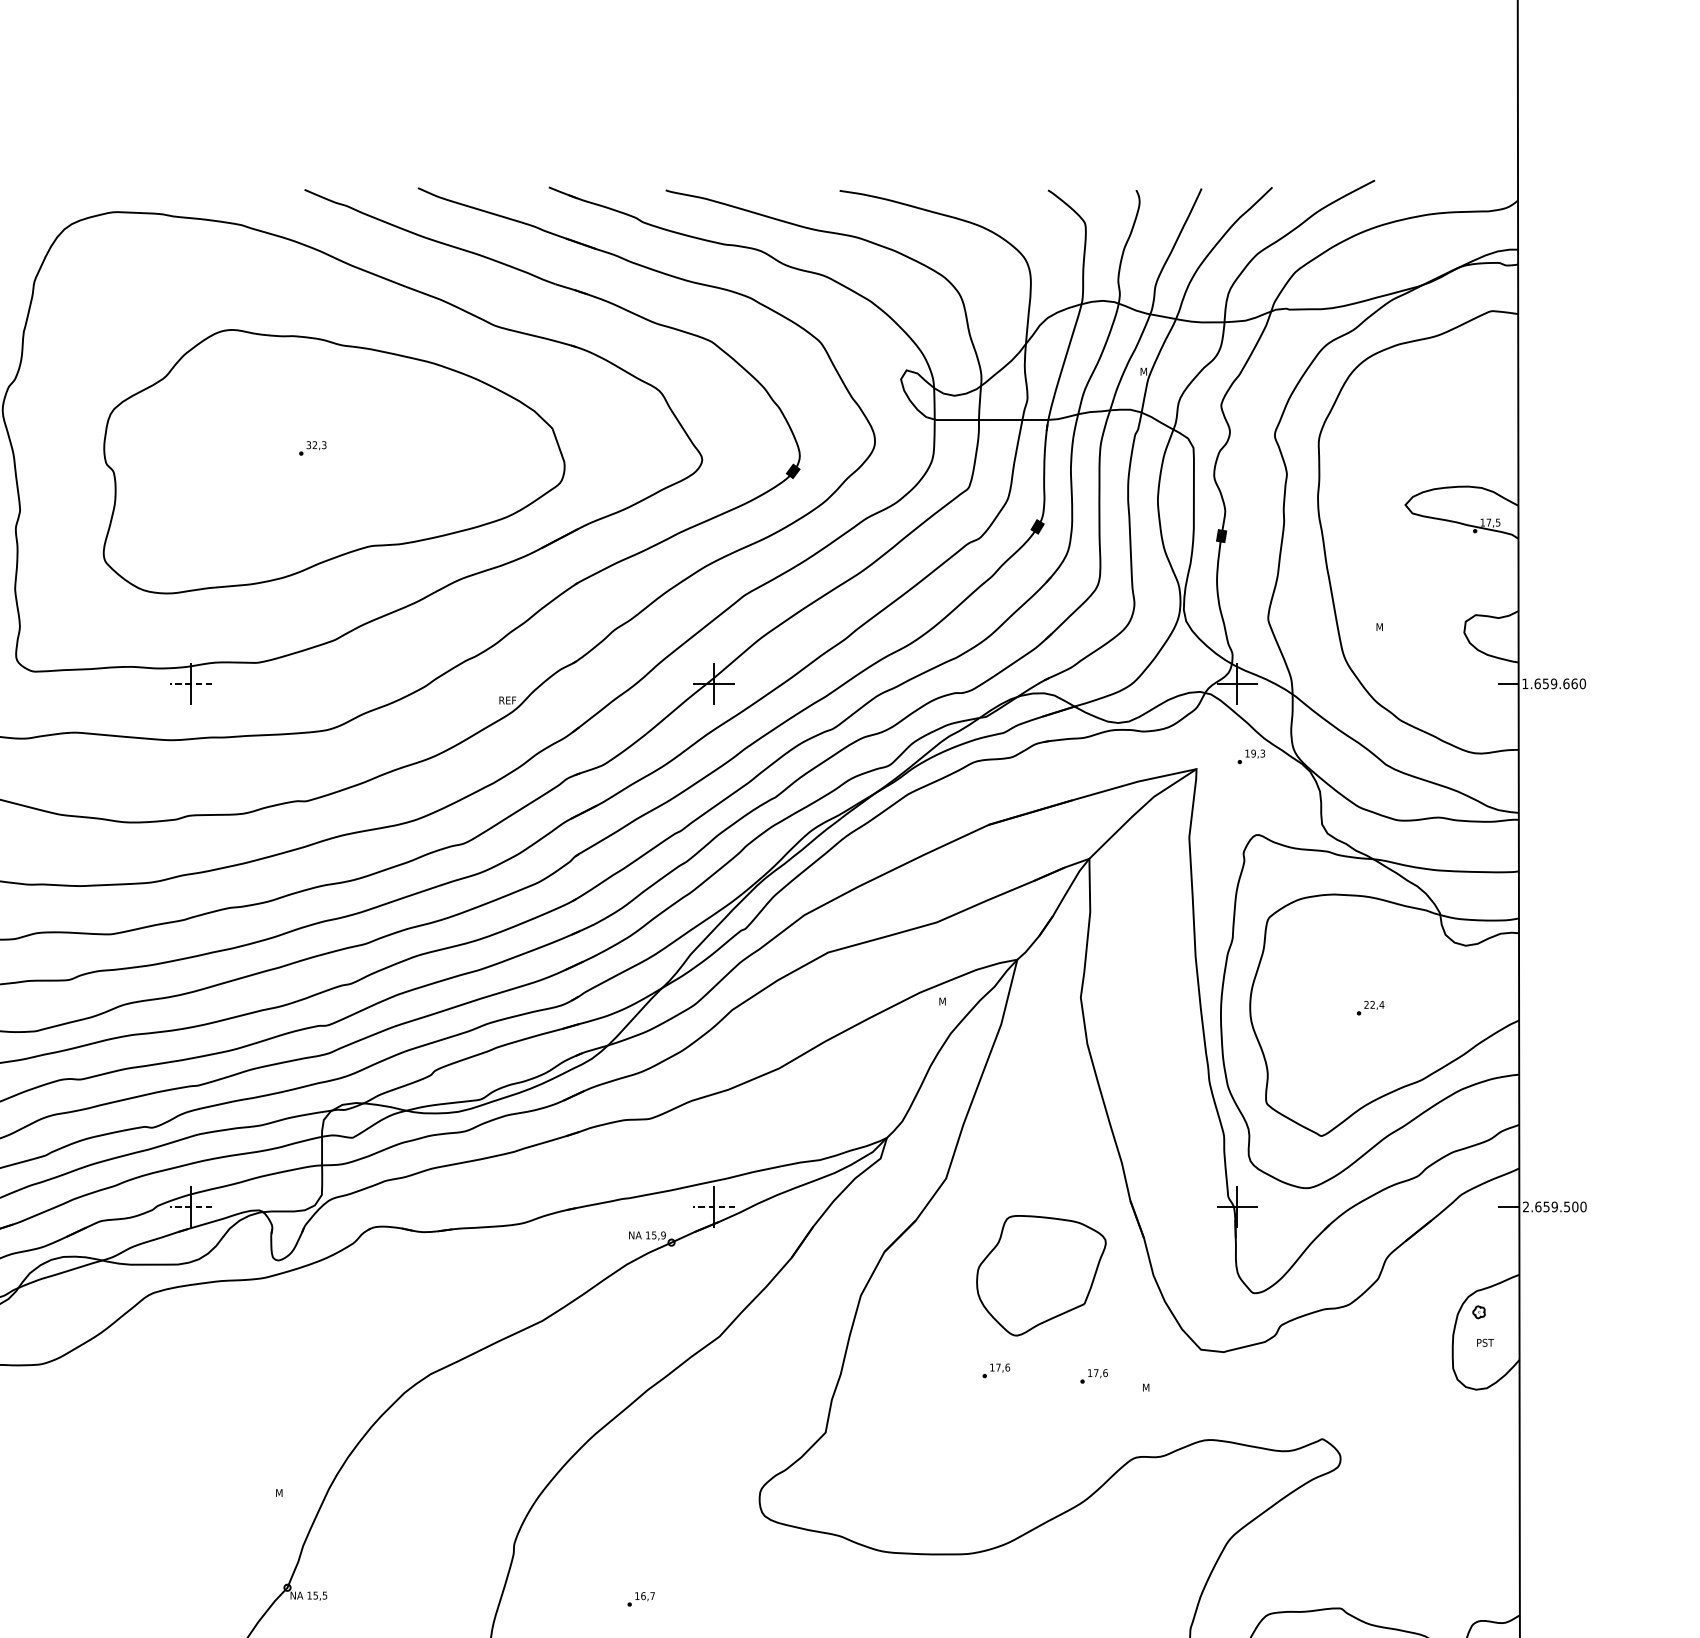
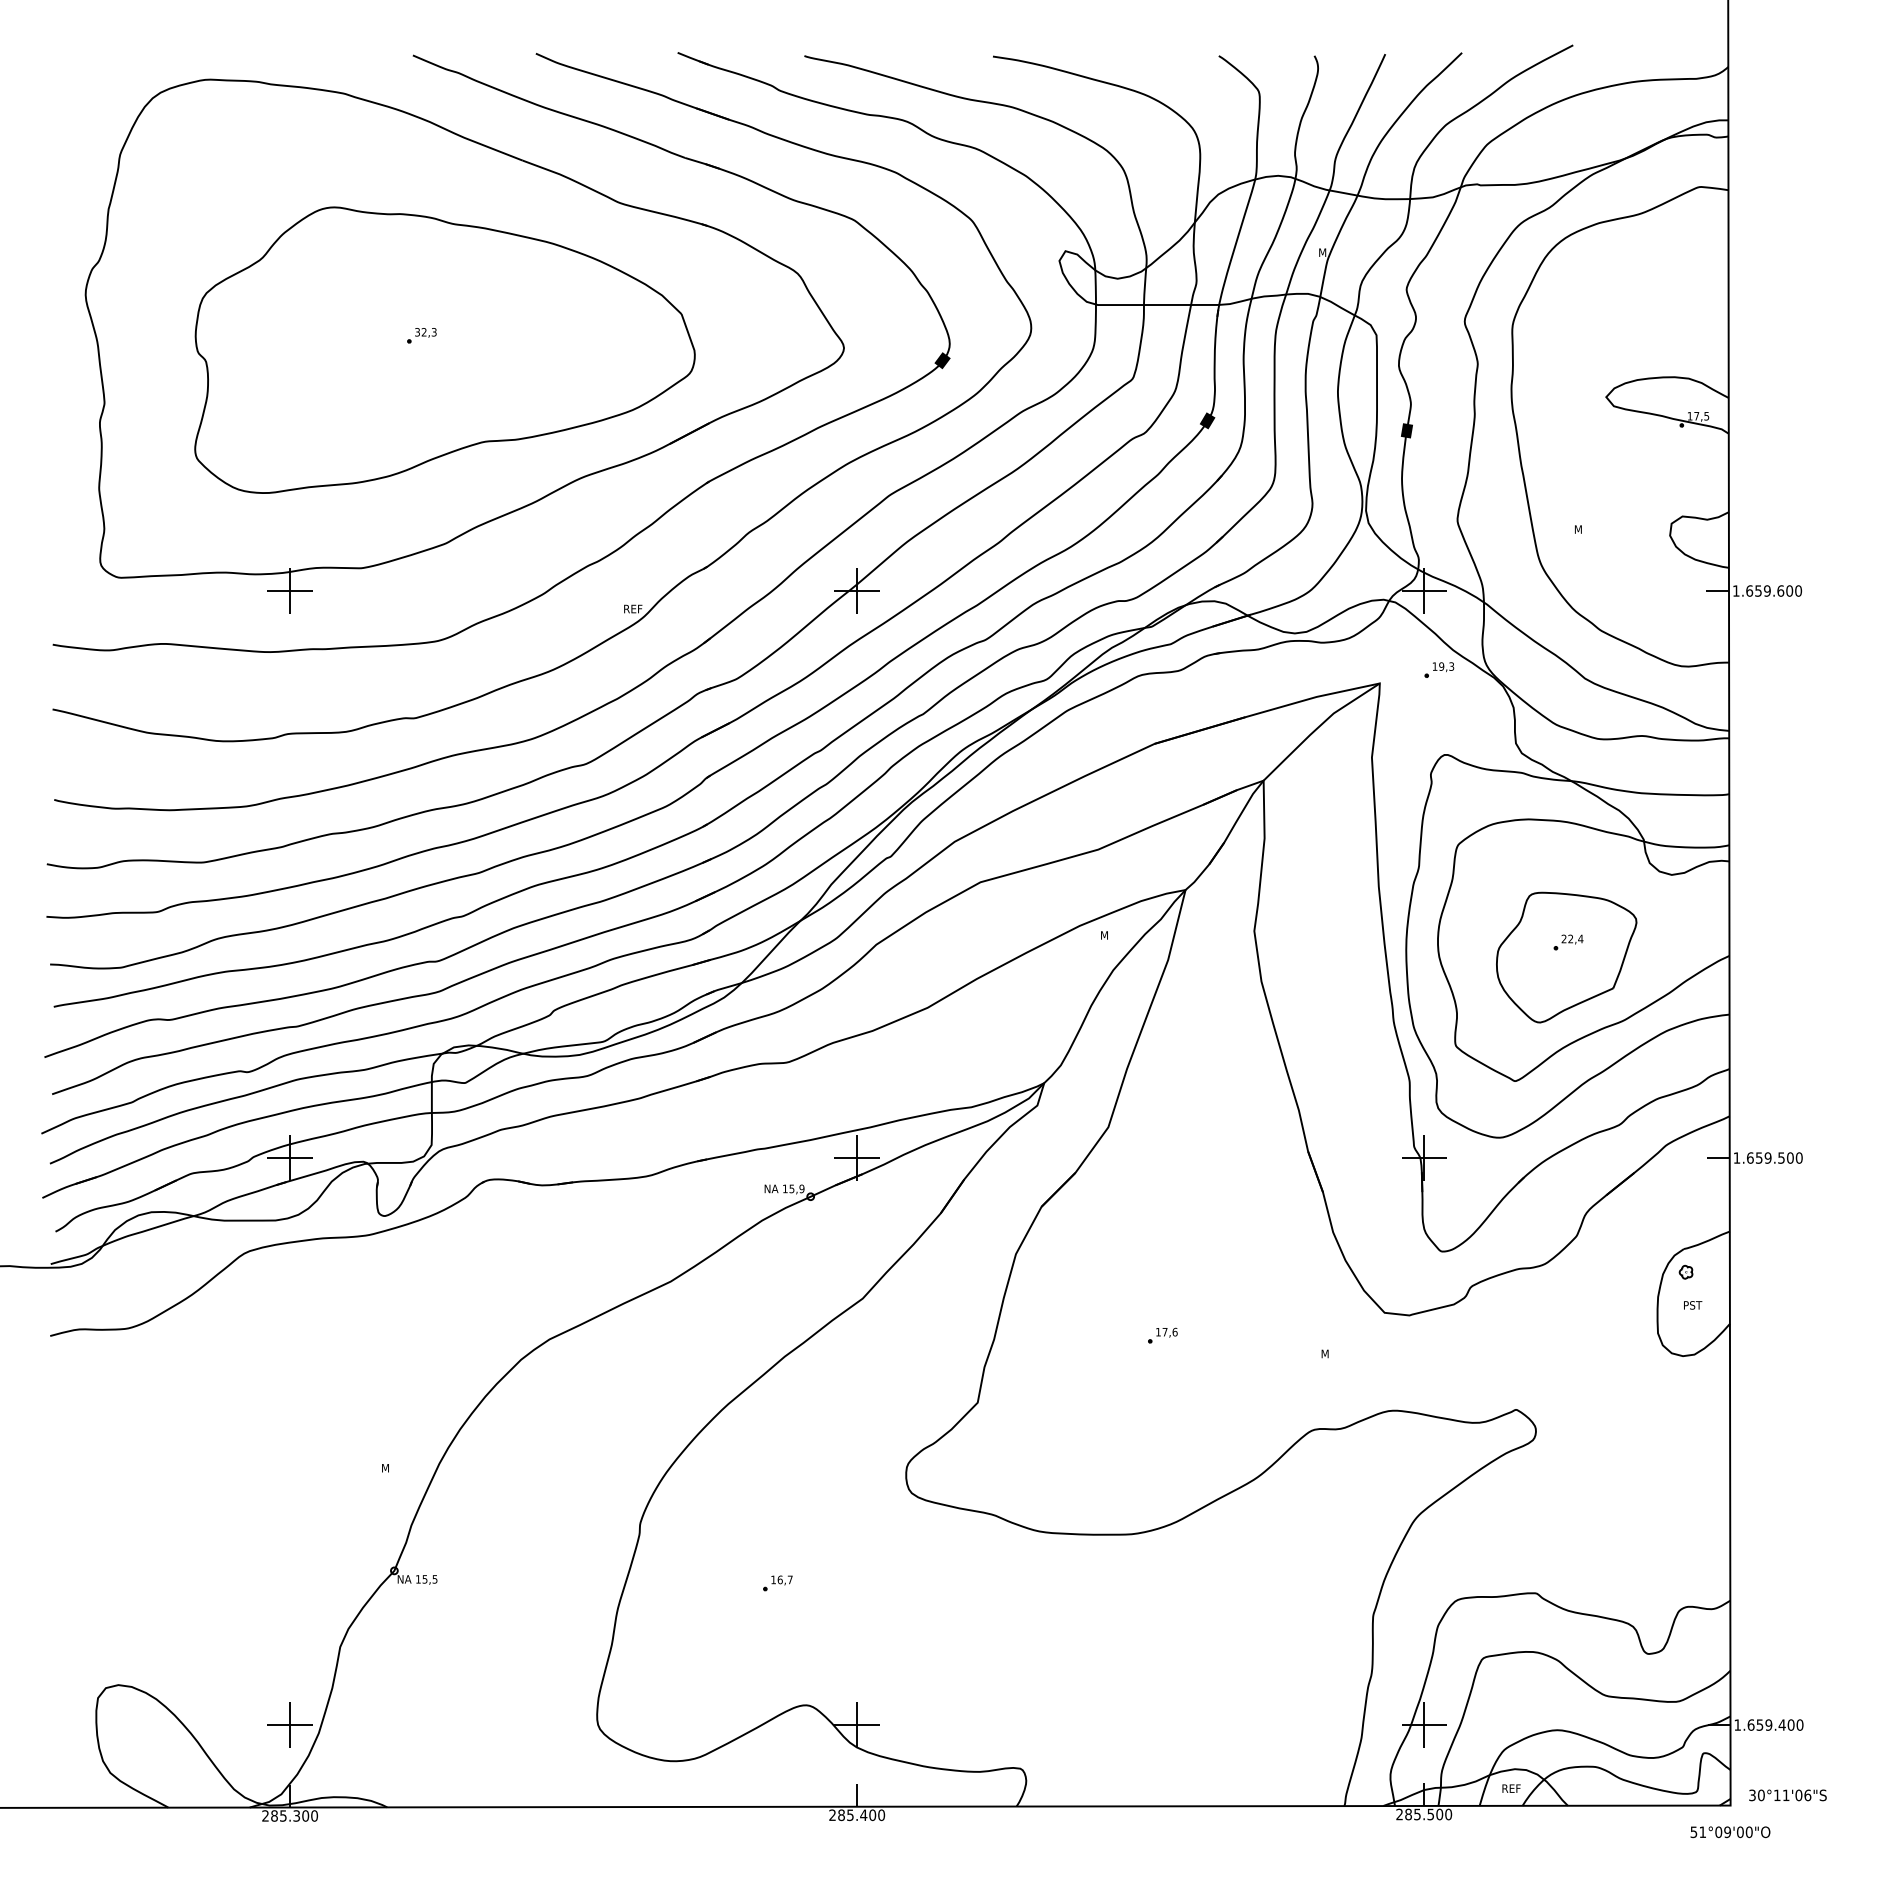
text: (1574, 683) -> (1789, 590), 1.659.660 -> 1.659.600
line: (191, 684) -> (290, 591), dashed -> solid
text: (1525, 1206) -> (1736, 1157), 2.659.500 -> 1.659.500
line: (191, 1207) -> (290, 1158), dashed -> solid
line: (714, 1207) -> (857, 1158), dashed -> solid
part: (1041, 1275) -> (1566, 957), moved
part: (1093, 1376) -> (1268, 1341), removed

